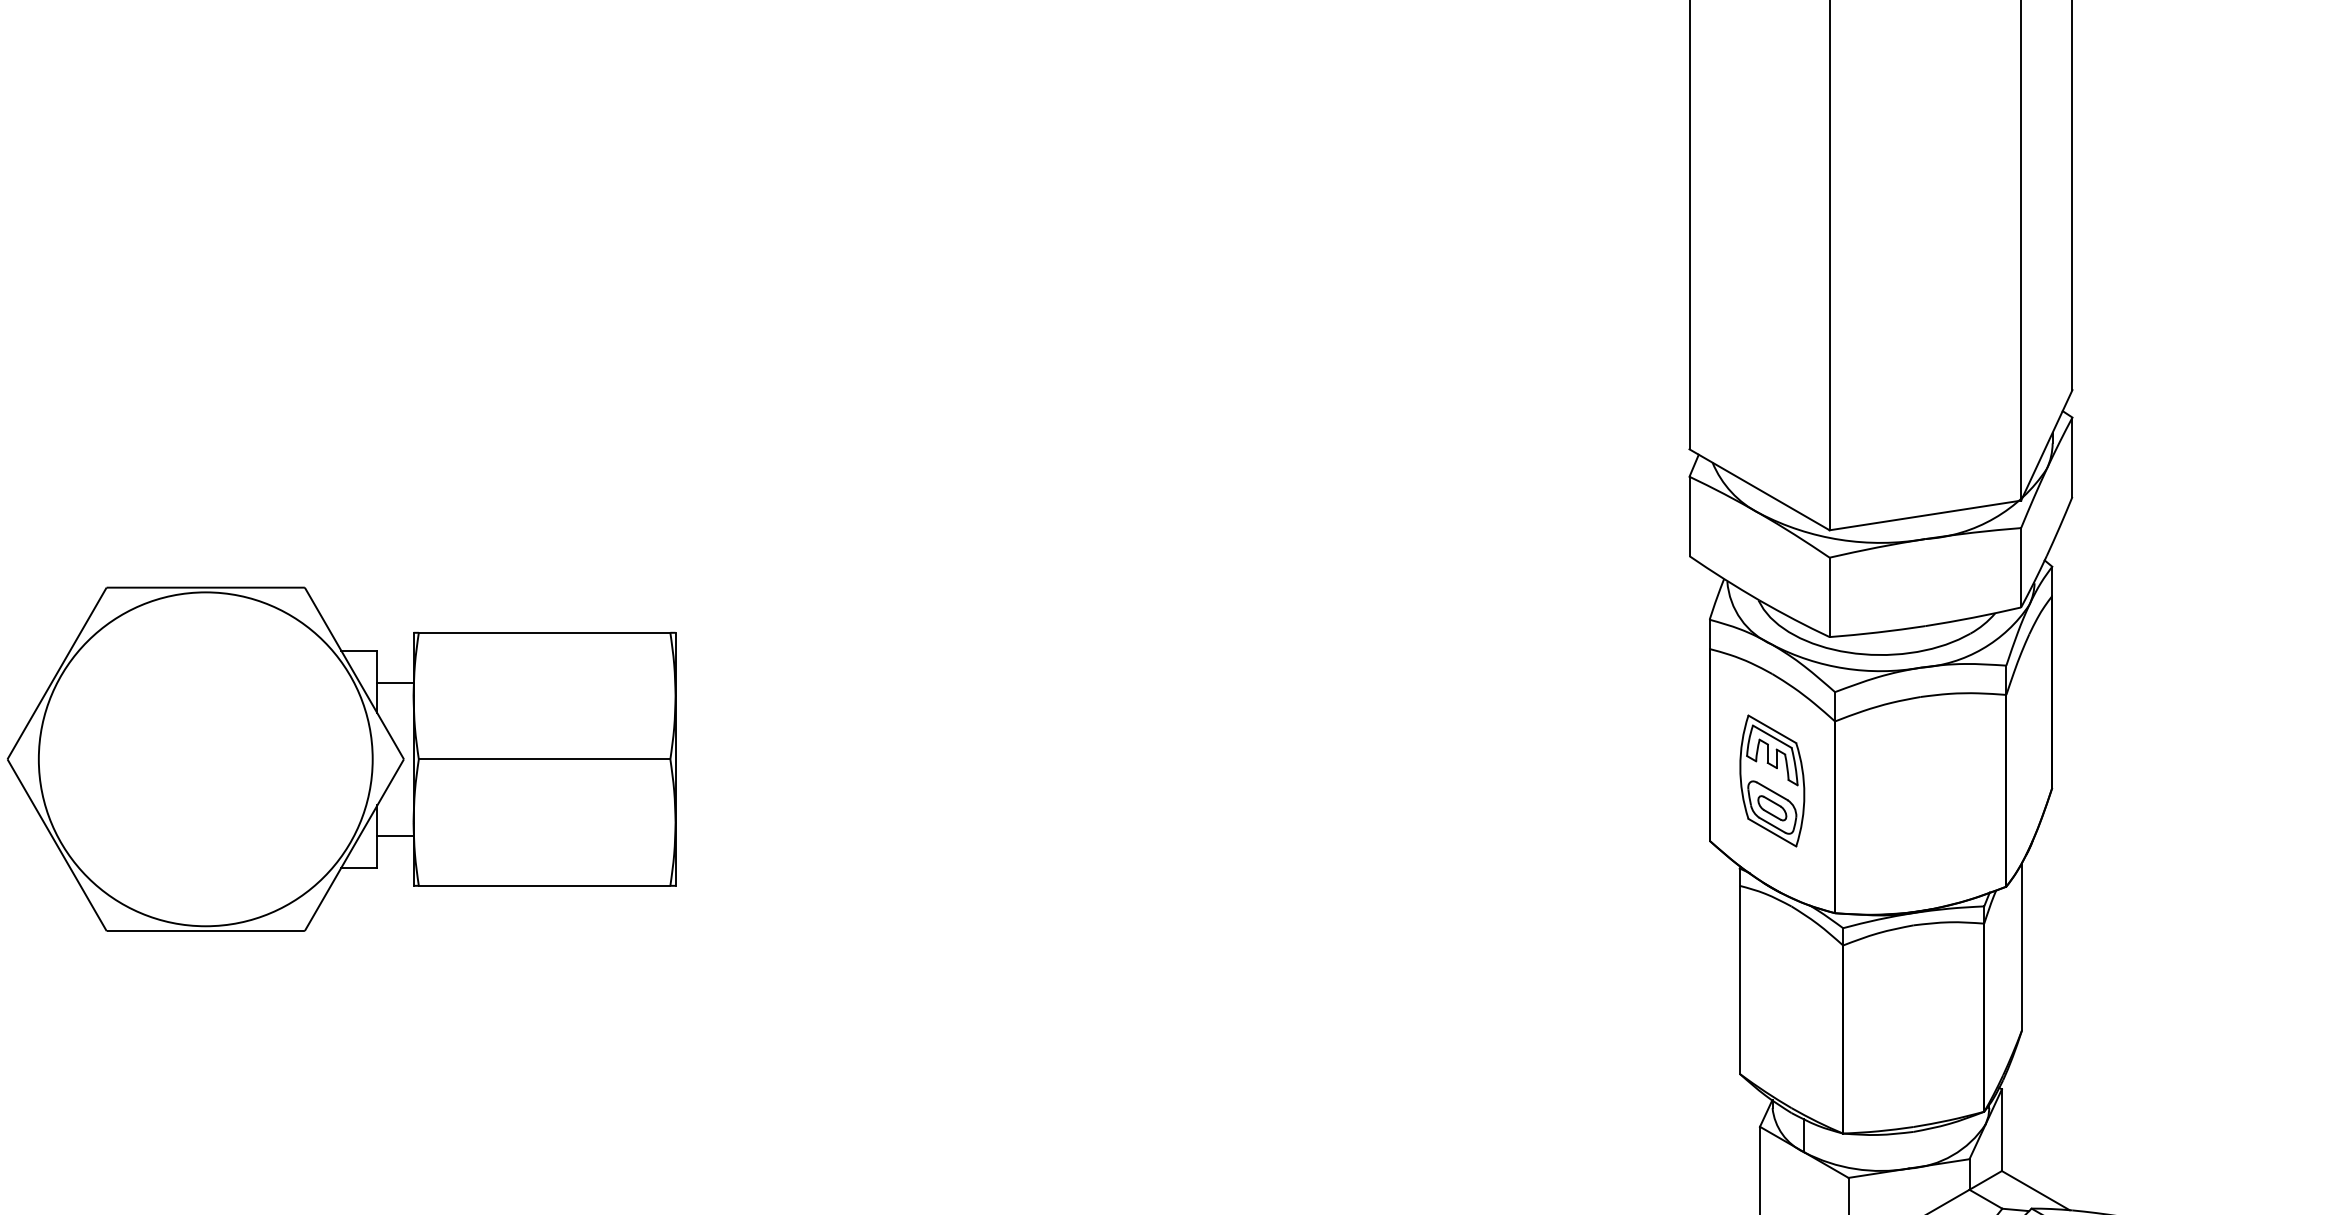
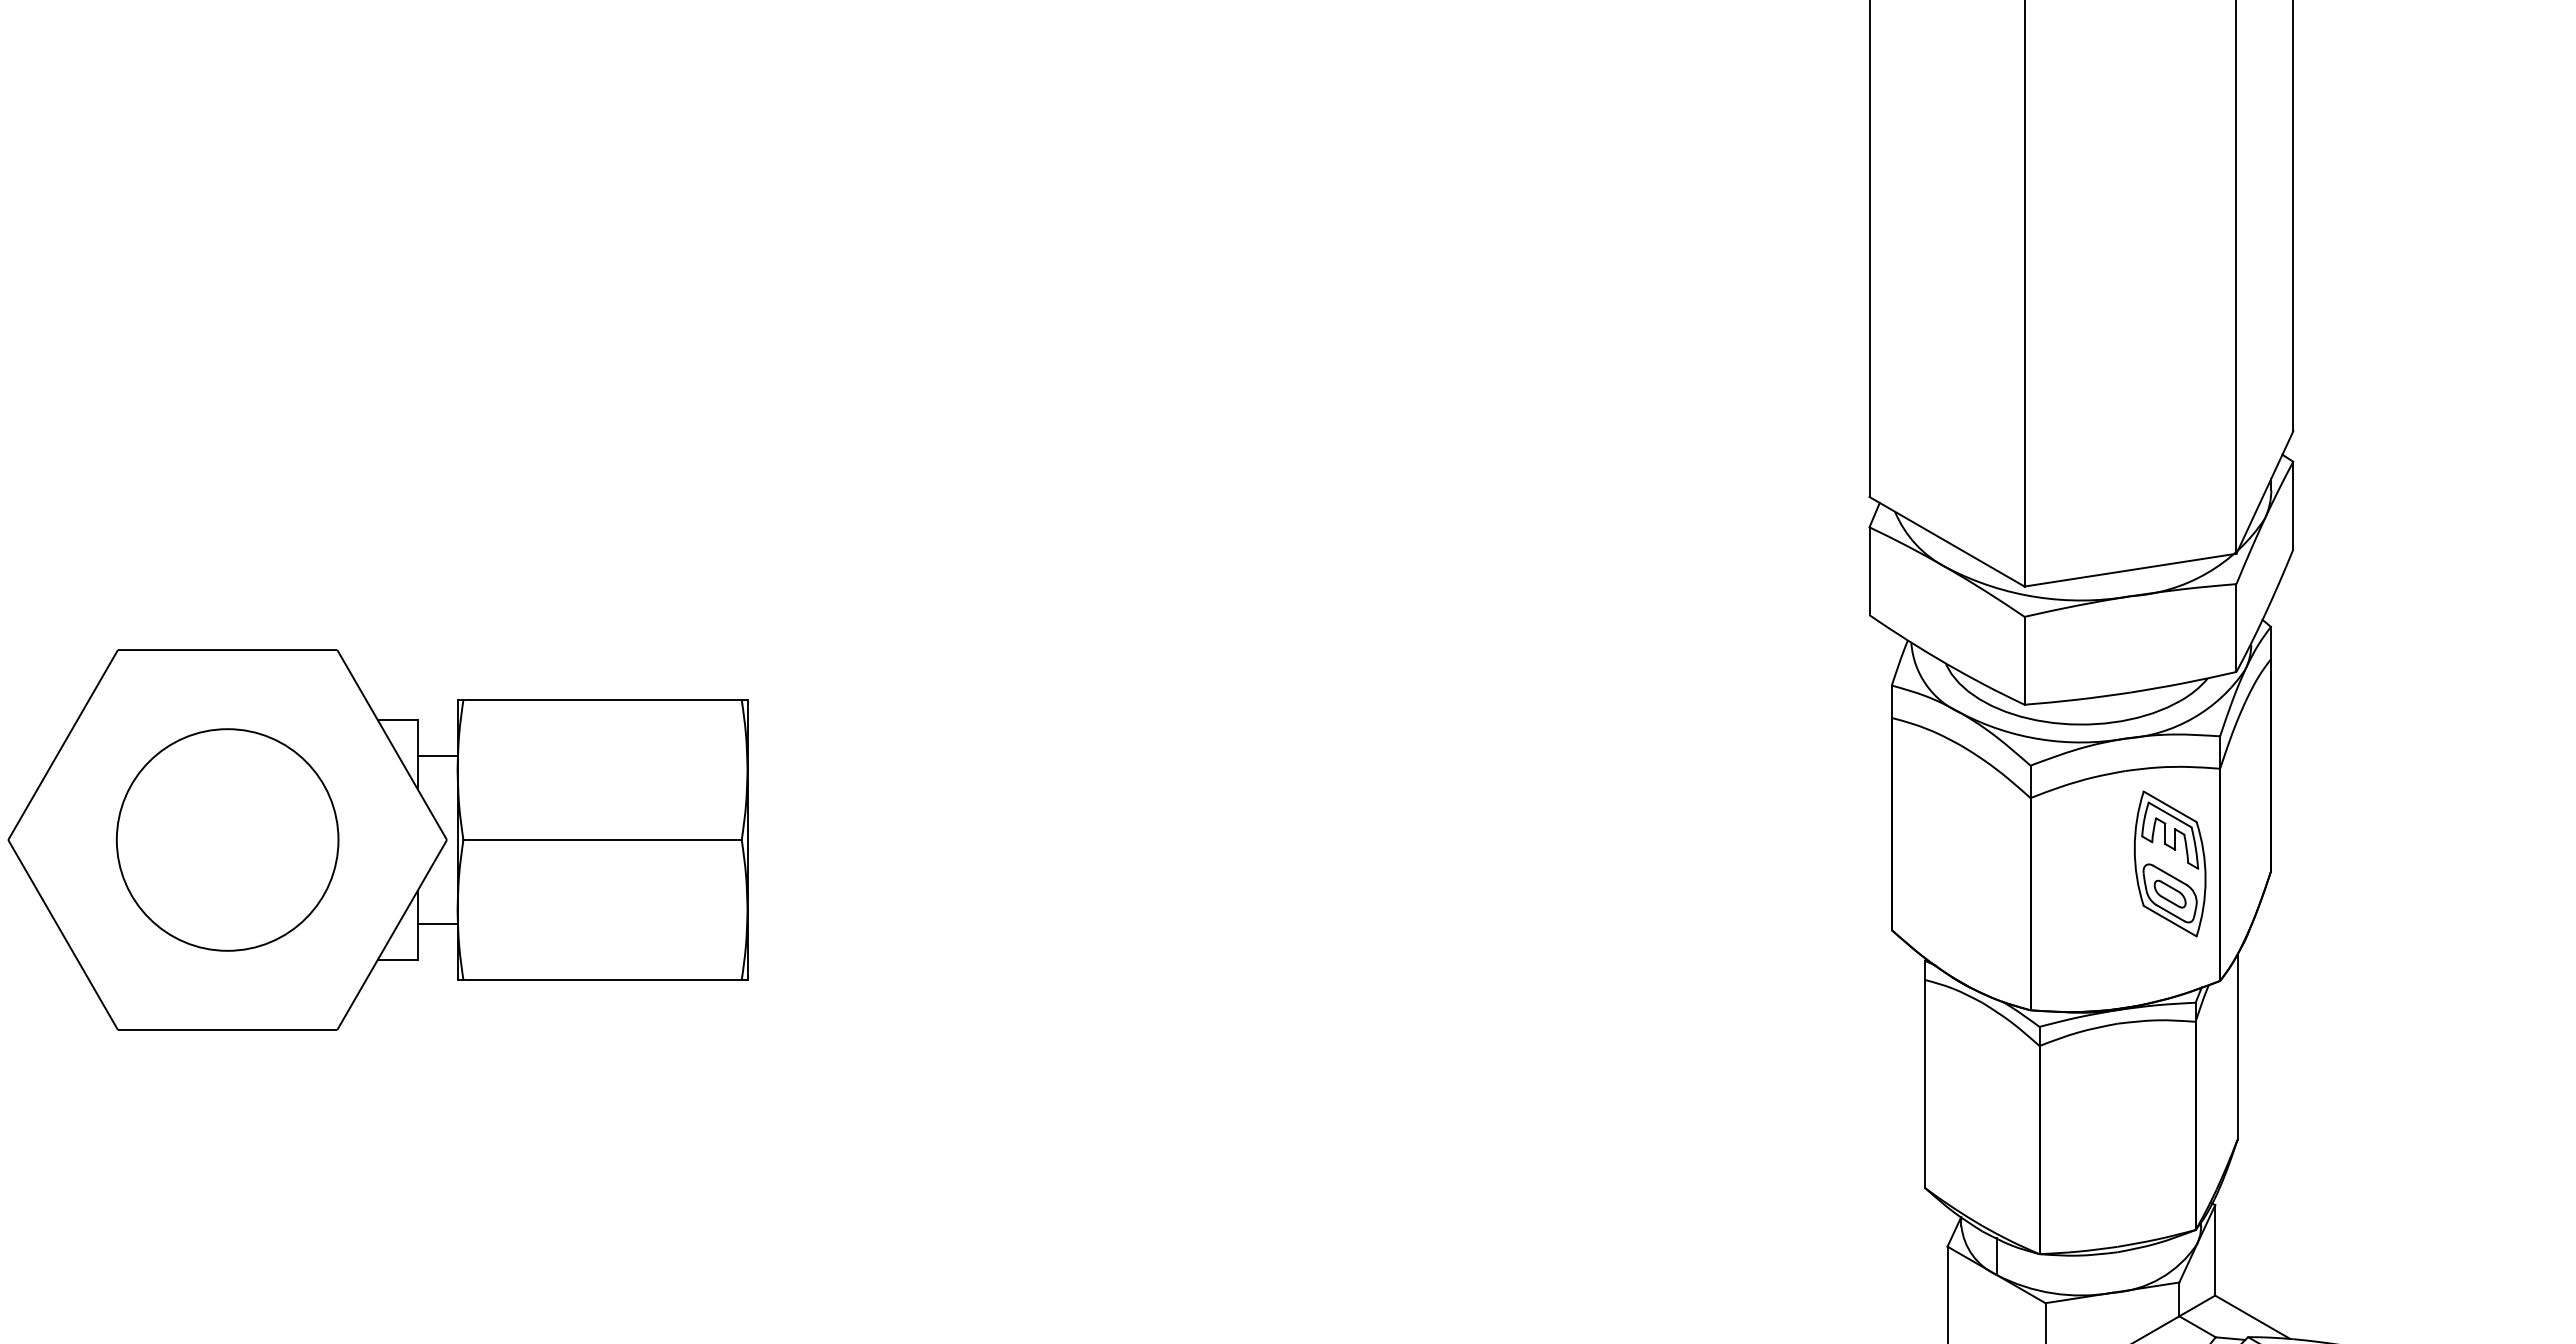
circle: (205, 758) -> (227, 839), size x0.6
part: (1772, 780) -> (2170, 863), moved

